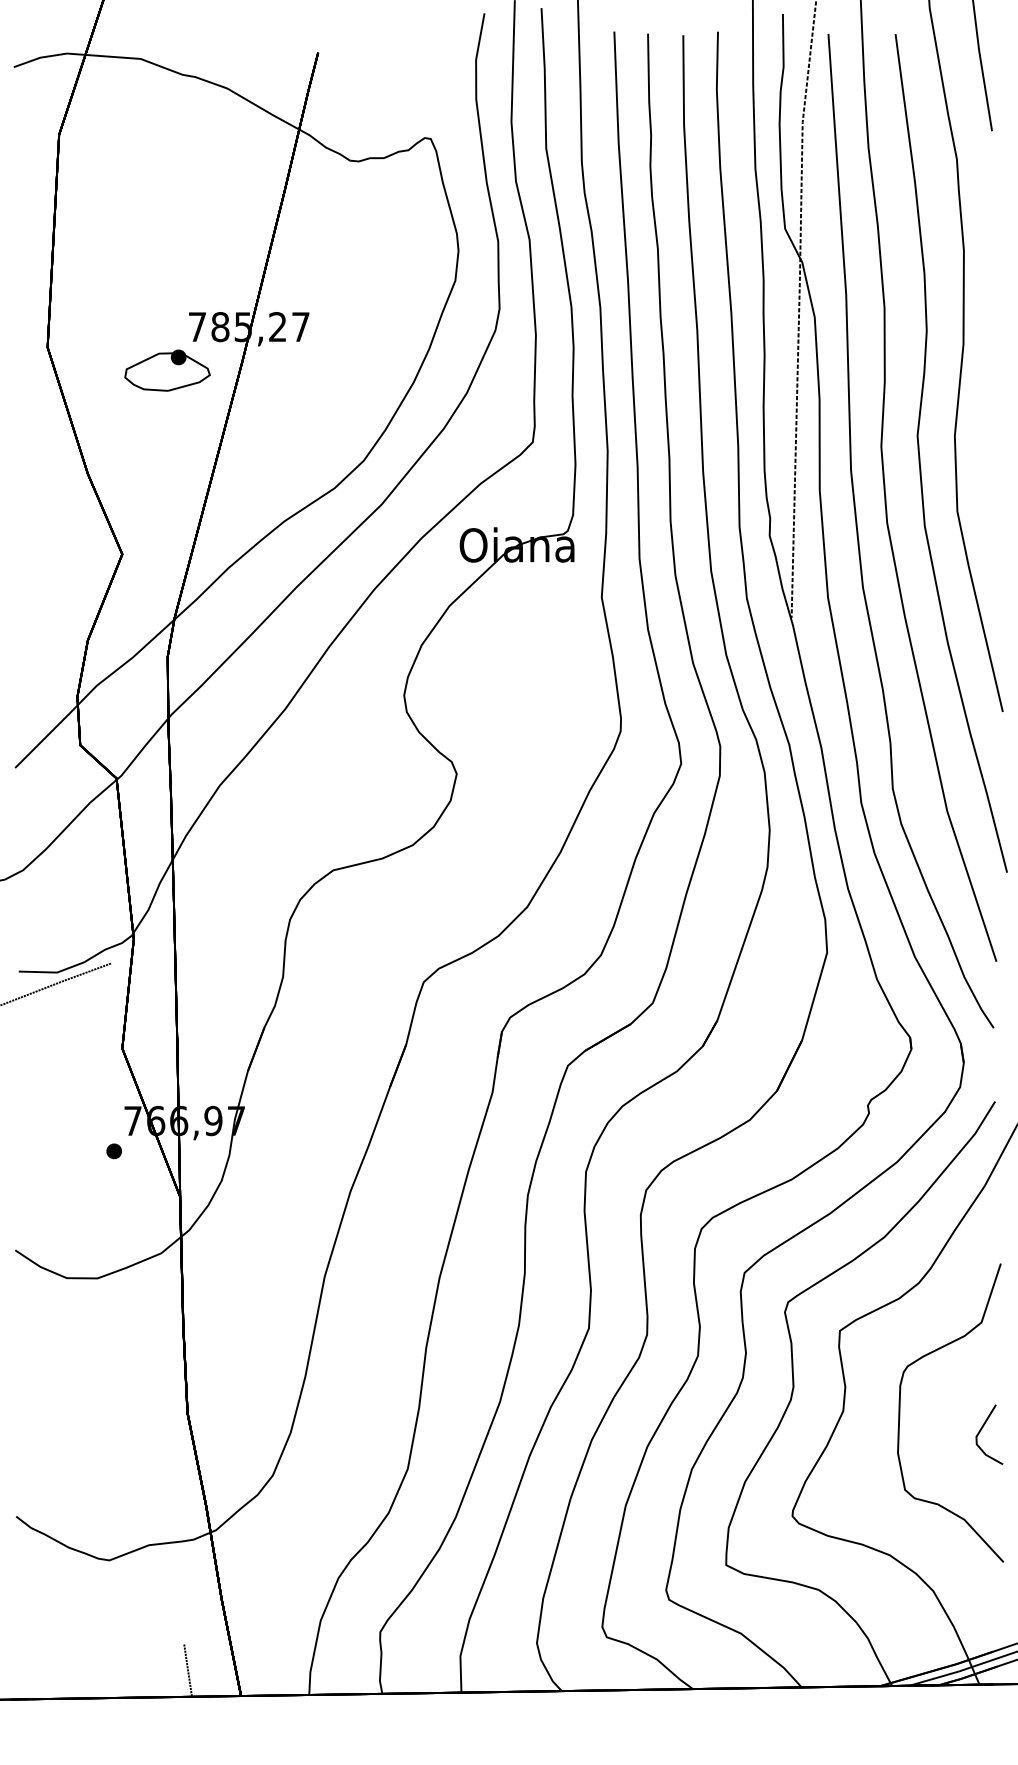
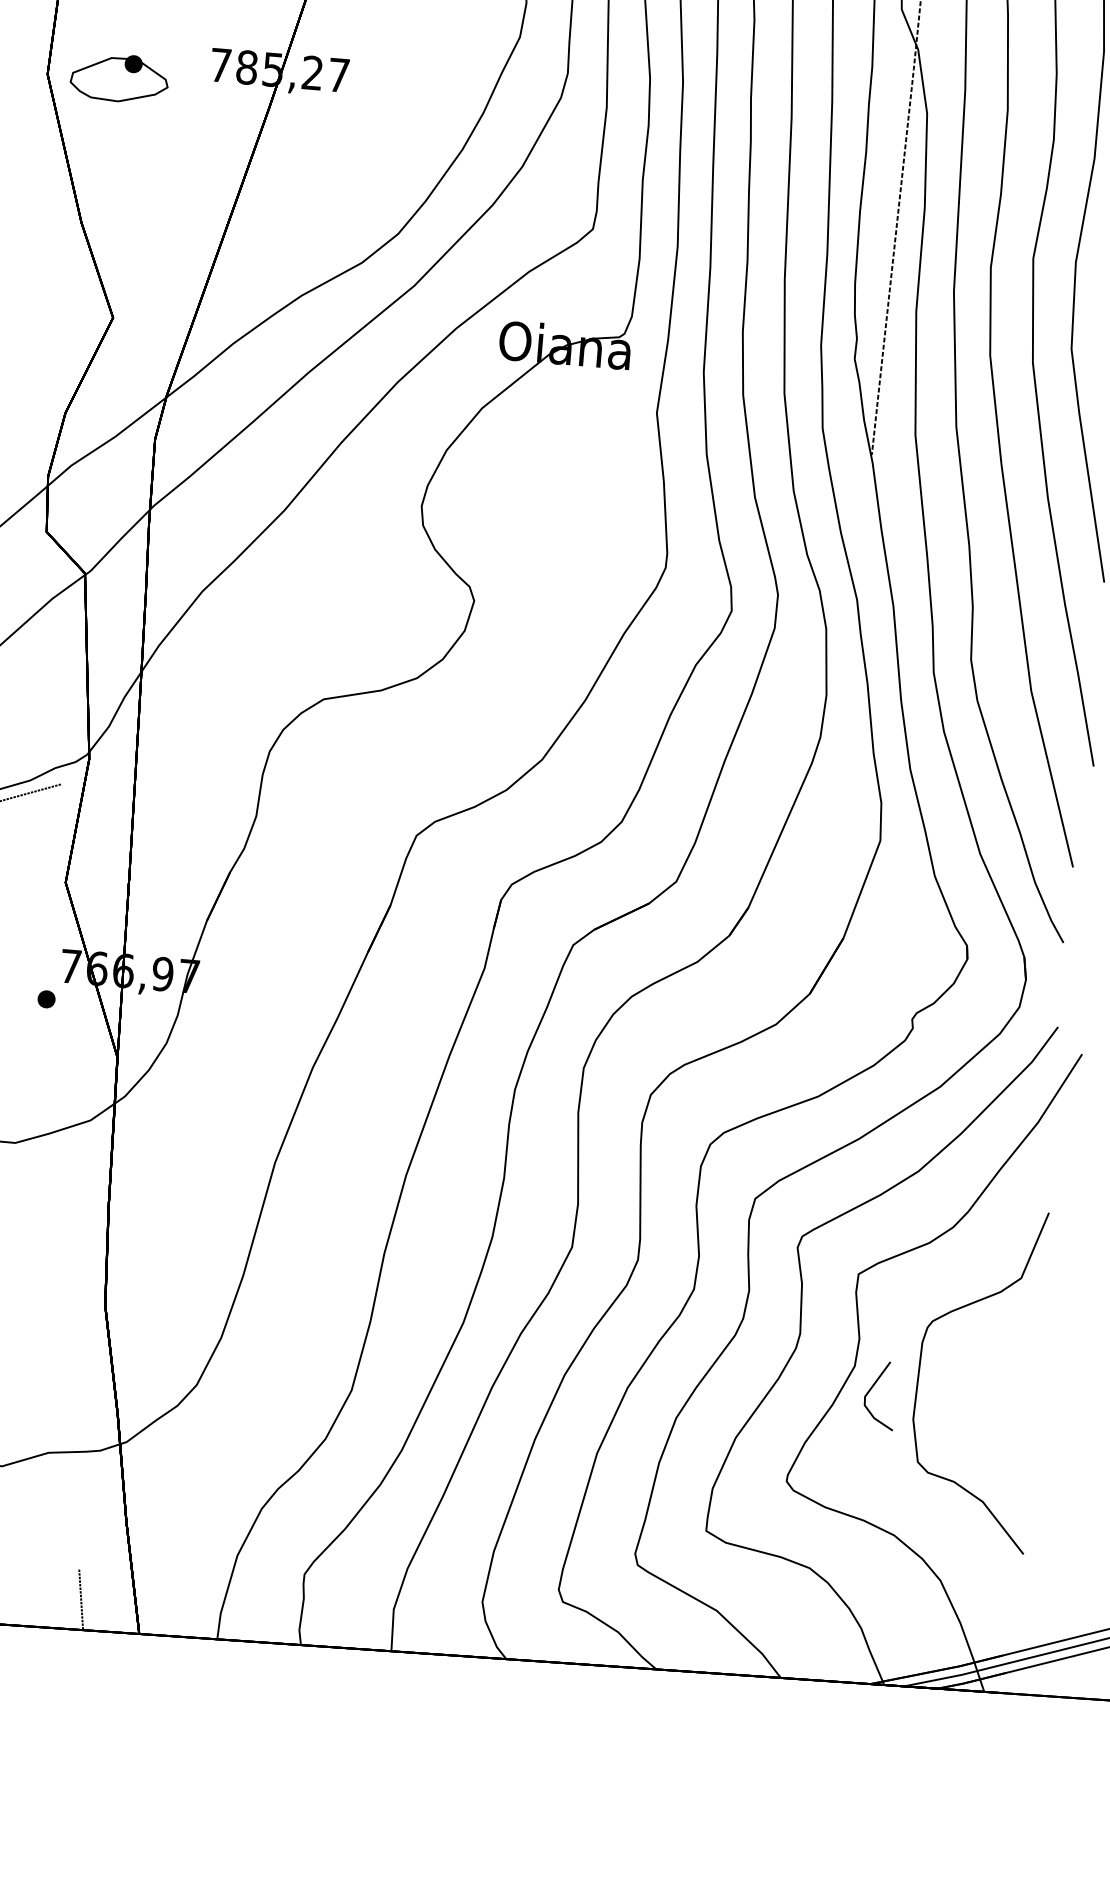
part: (167, 370) -> (119, 78), moved
part: (982, 1429) -> (872, 1388), moved

